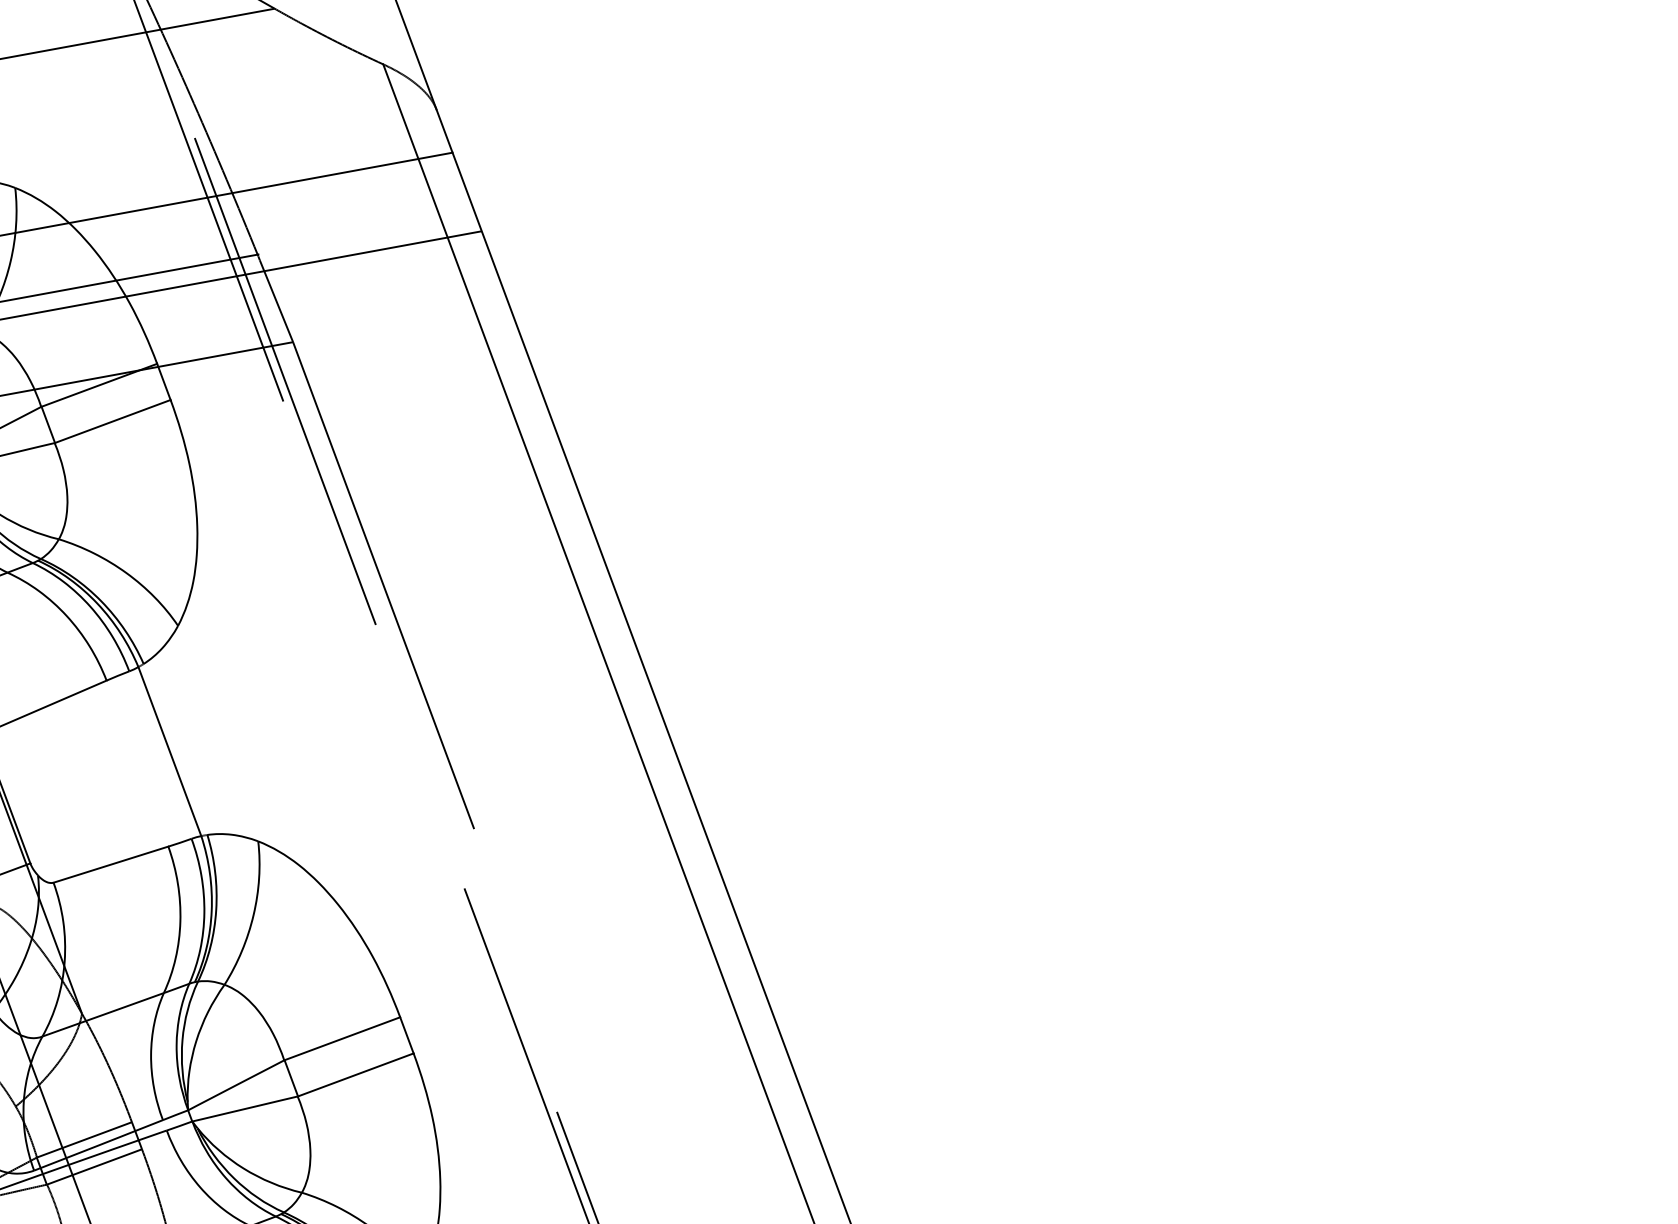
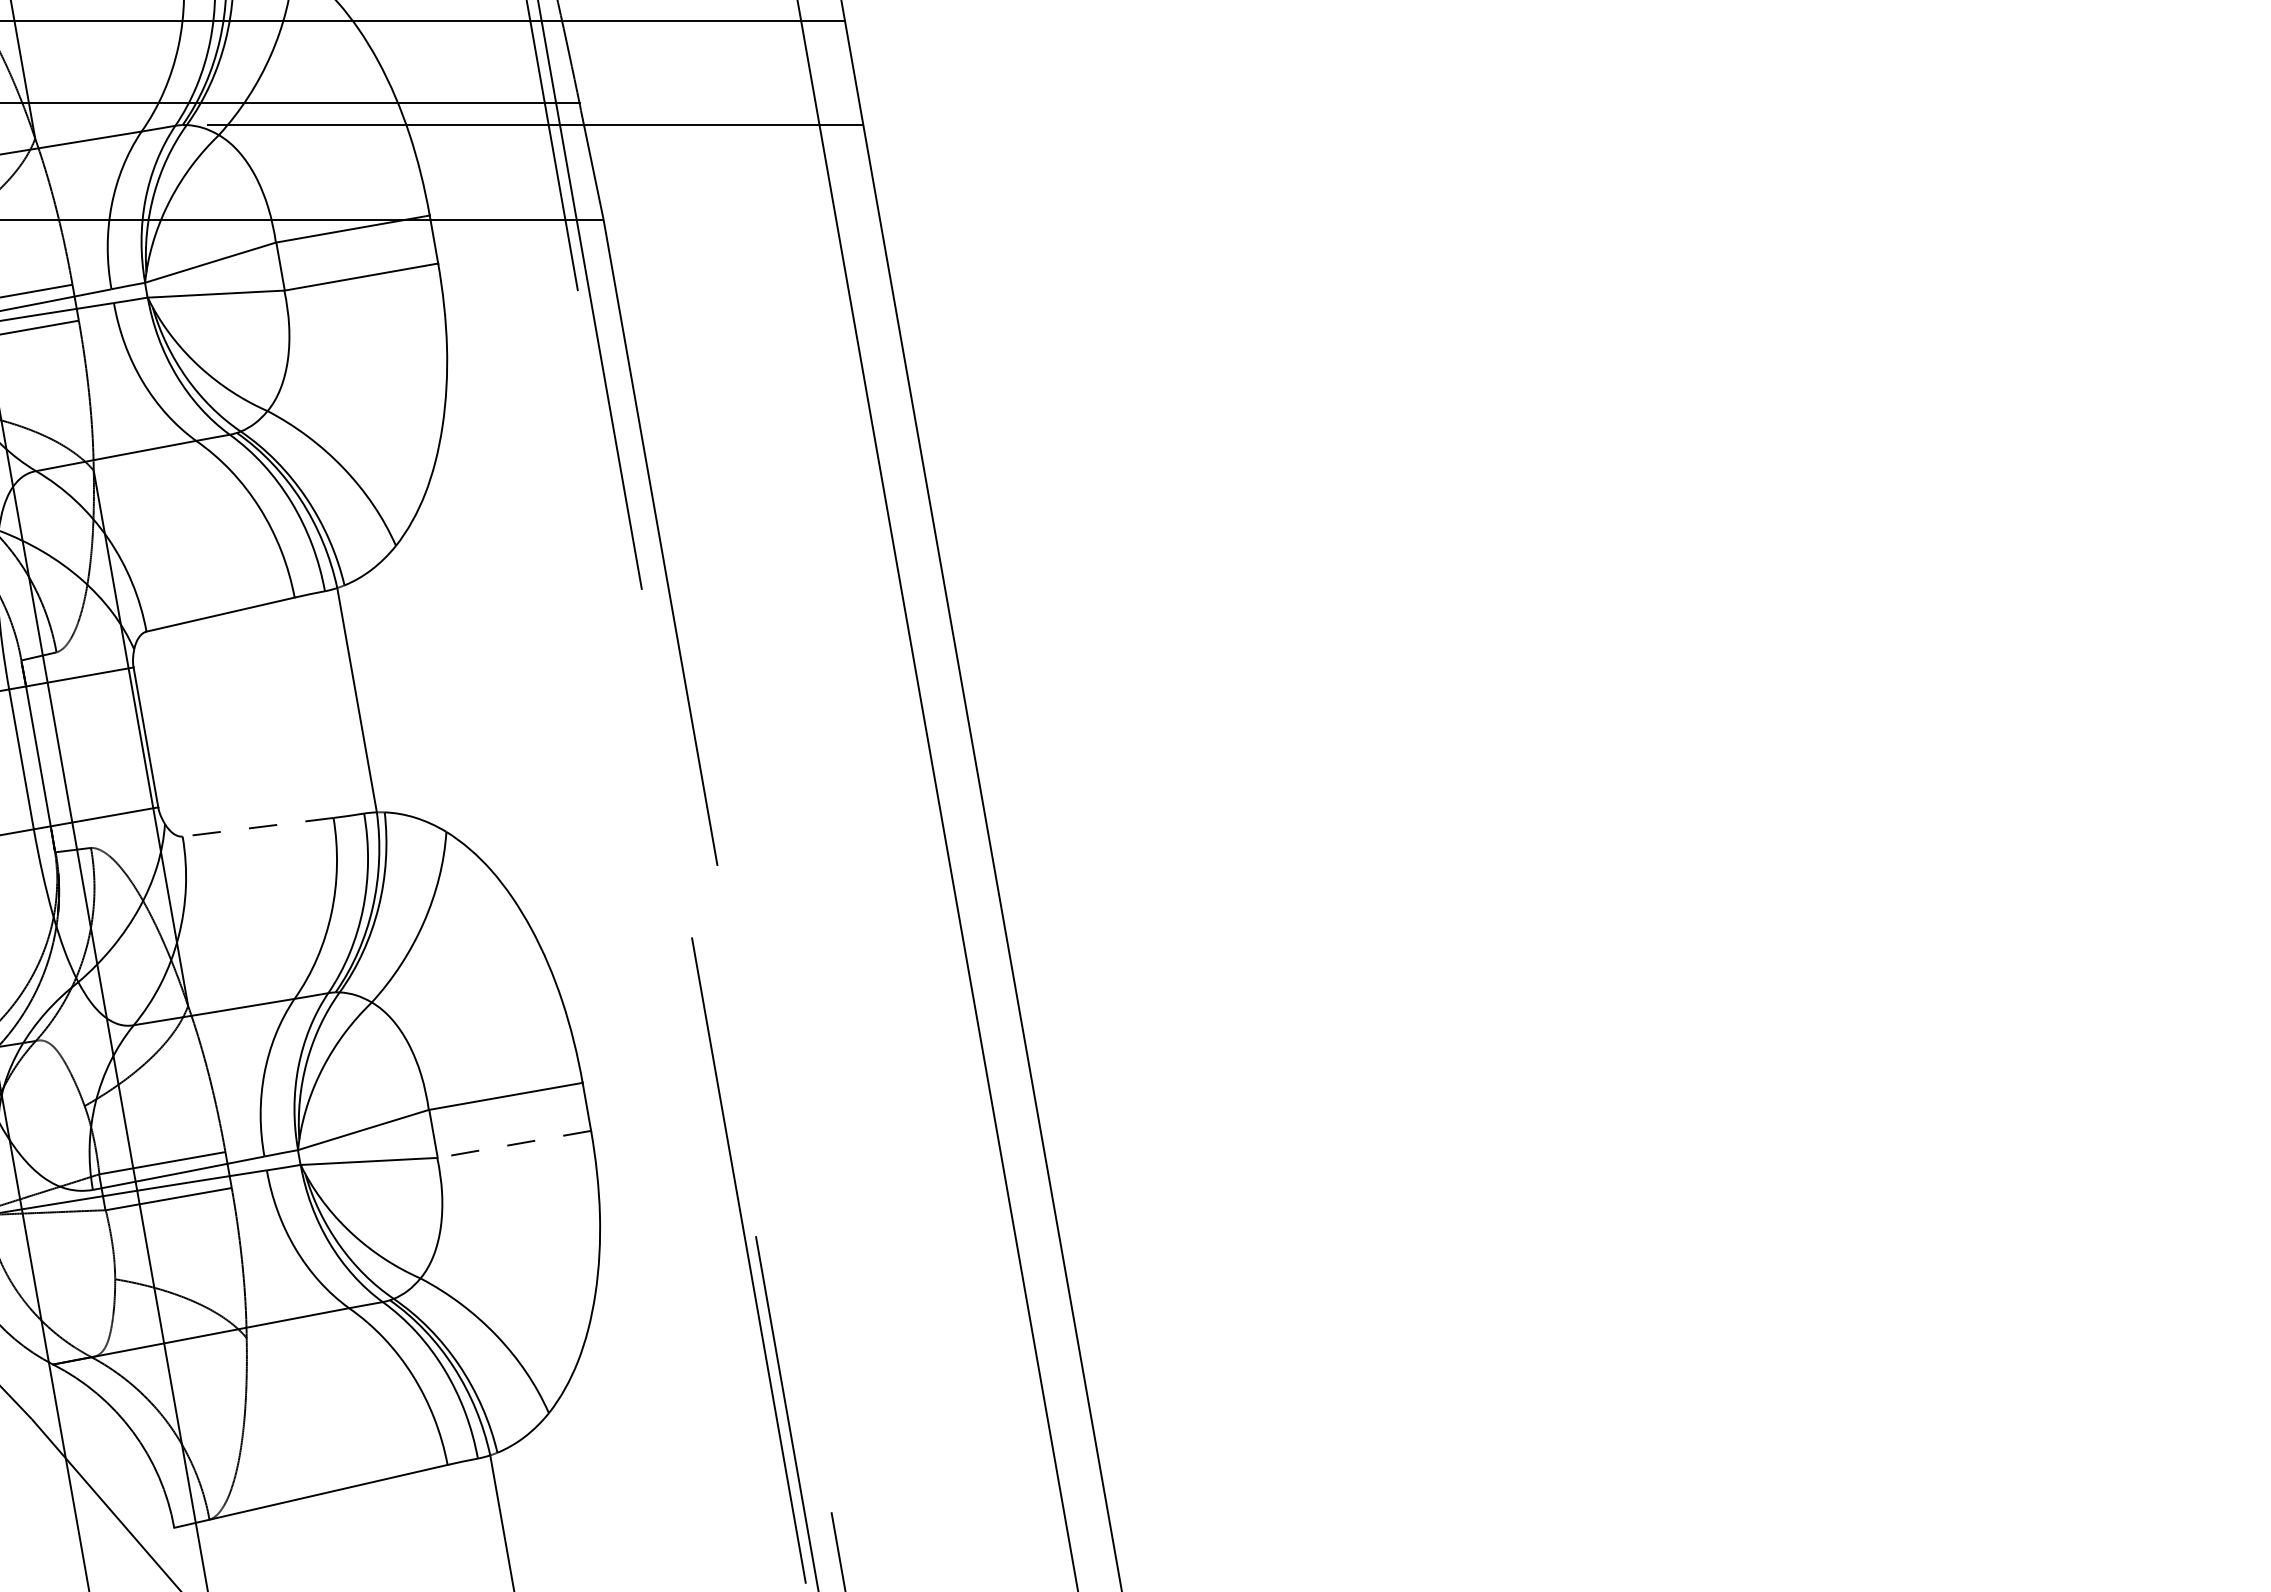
line: (110, 864) -> (257, 827), solid -> dashed
line: (355, 1075) -> (514, 1144), solid -> dashed

